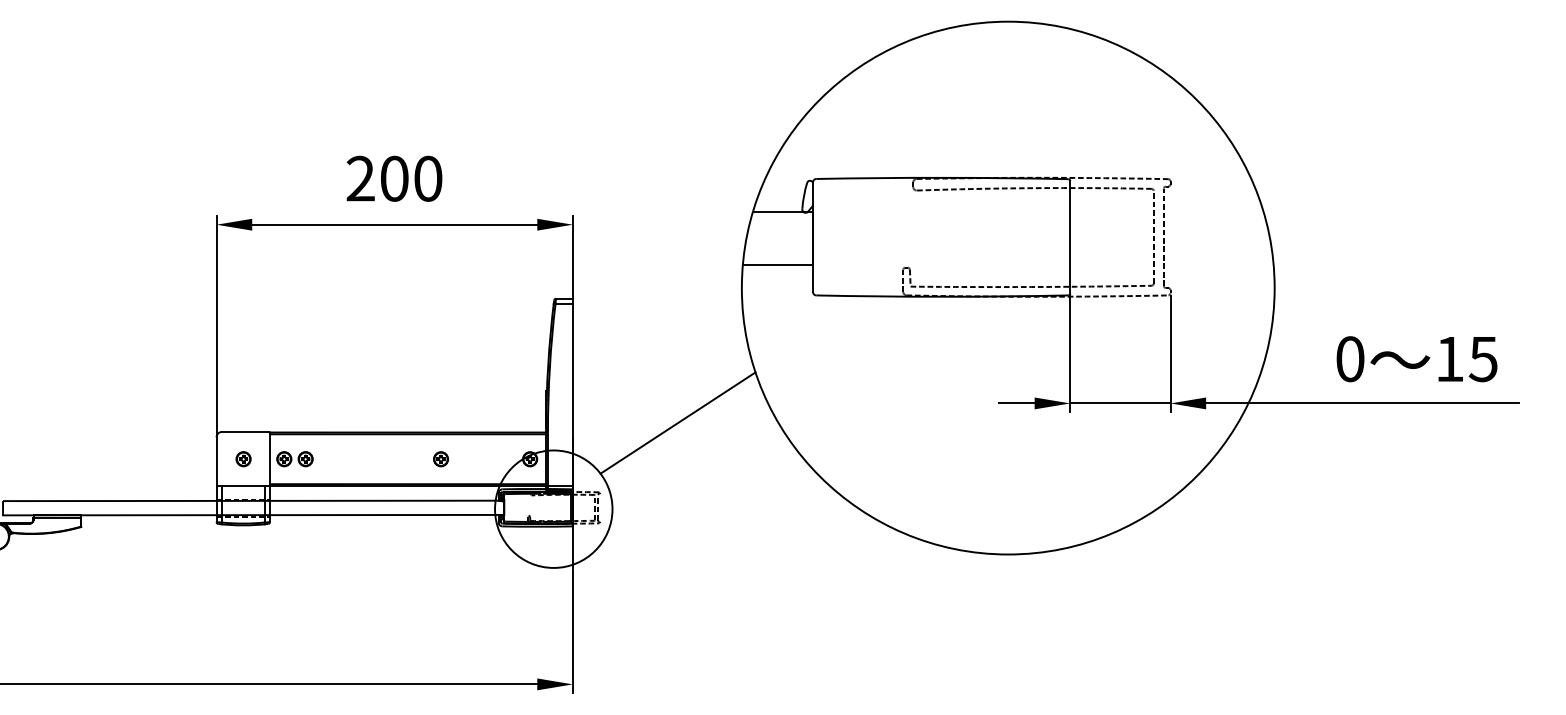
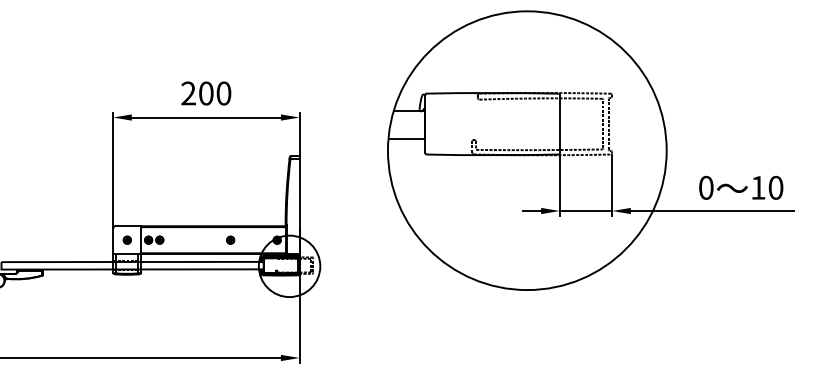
text: (1482, 358) -> (775, 187), 15 -> 10
line: (677, 421) -> (354, 220), removed

